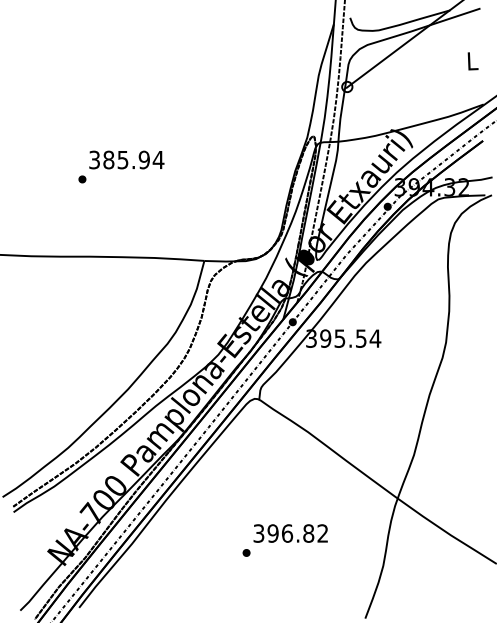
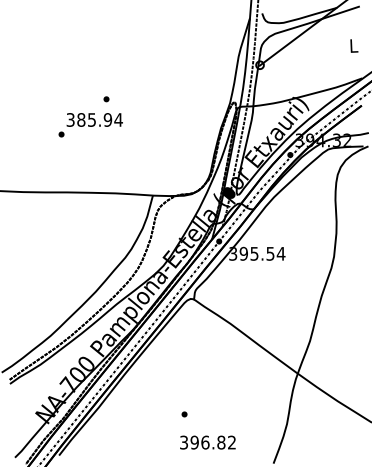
part: (142, 132) -> (106, 99), added
text: (290, 533) -> (207, 442), moved

